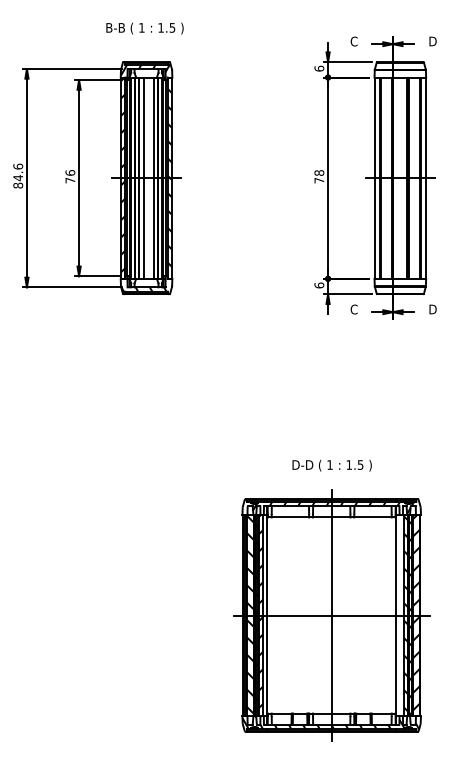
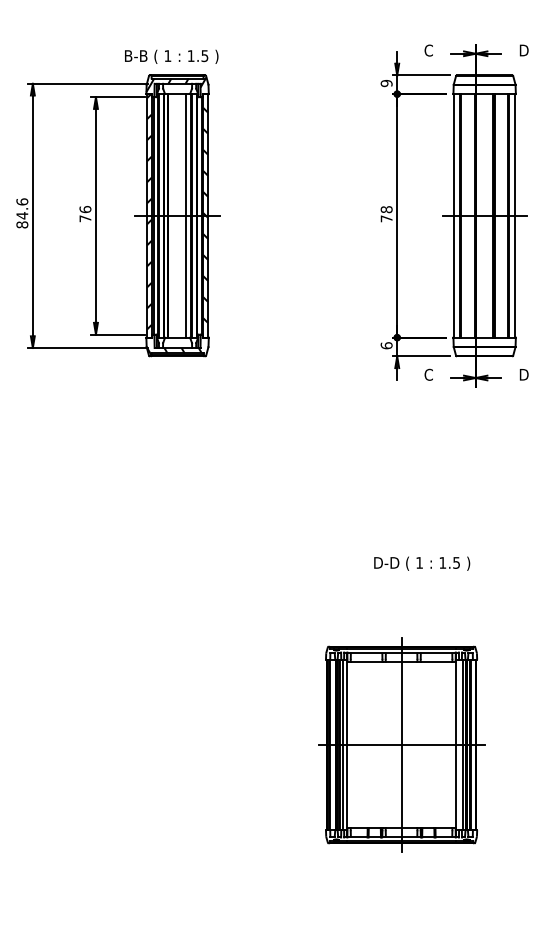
text: (144, 28) -> (171, 56), moved
text: (319, 68) -> (386, 83), 6 -> 9
line: (144, 177) -> (174, 215), removed
text: (332, 465) -> (422, 563), moved
part: (331, 615) -> (401, 744), size x0.7

